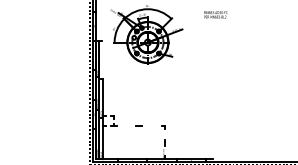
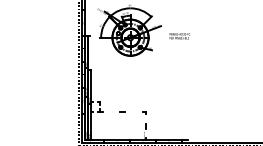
text: (215, 14) -> (179, 35), moved

